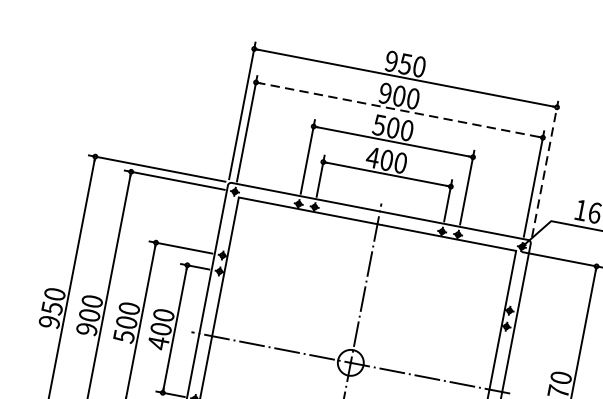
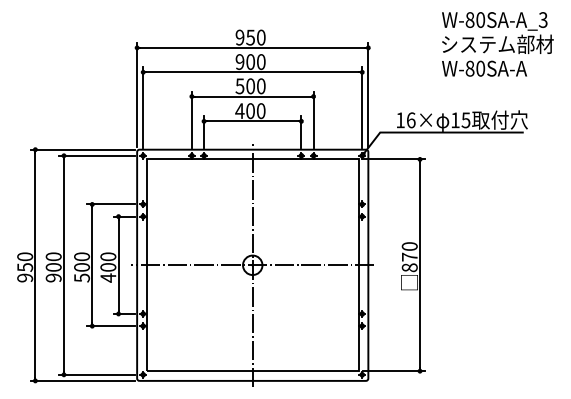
line: (399, 110) -> (252, 72), dashed -> solid
line: (545, 168) -> (368, 94), dashed -> solid

